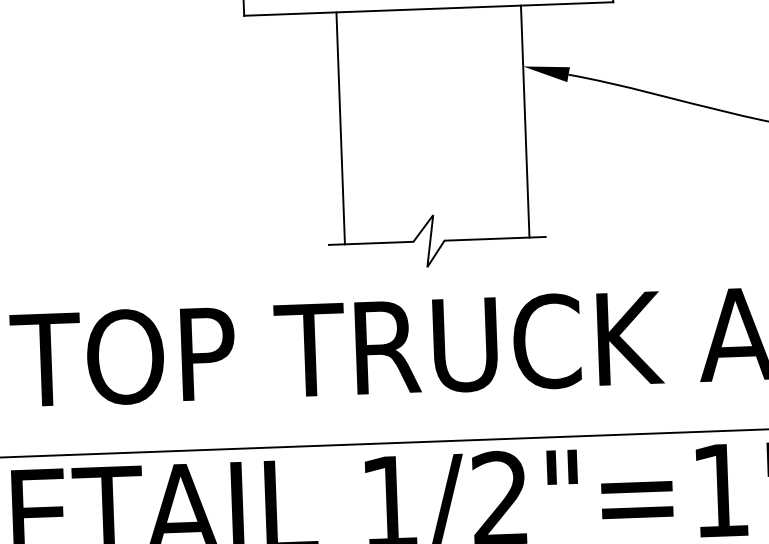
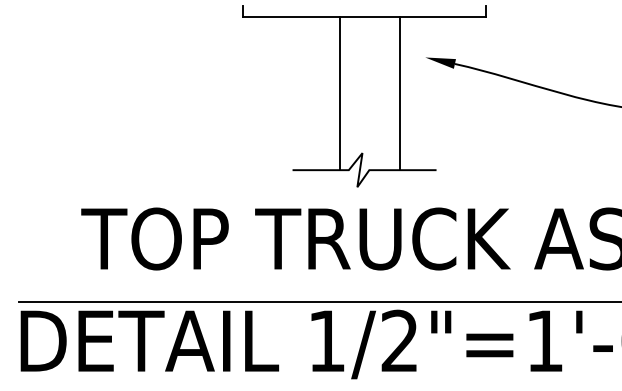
line: (525, 121) -> (400, 93), moved
line: (340, 127) -> (339, 93), moved

